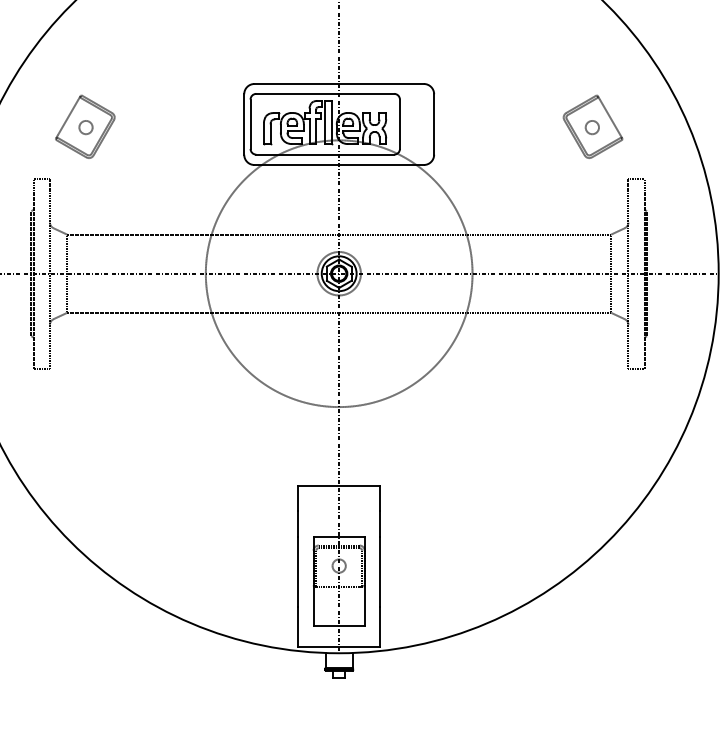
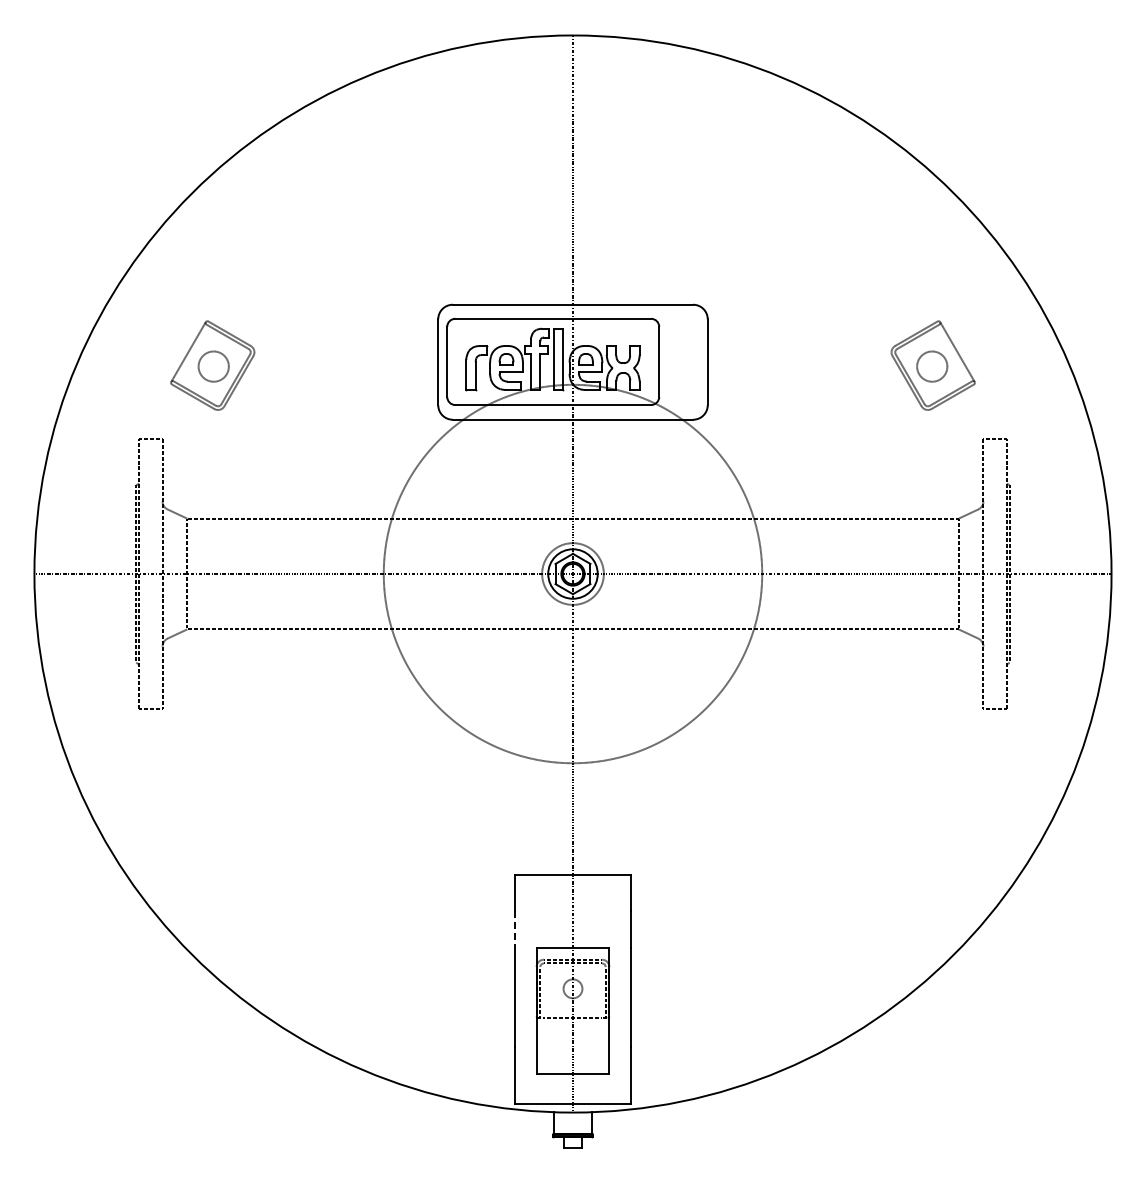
circle: (85, 127) -> (213, 366), size x1.6
circle: (591, 127) -> (931, 366), size x1.6
line: (297, 524) -> (514, 929), solid -> dashed

